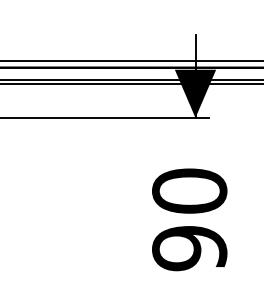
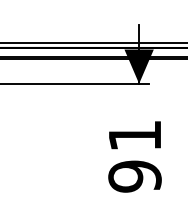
text: (188, 190) -> (134, 135), 90 -> 91

